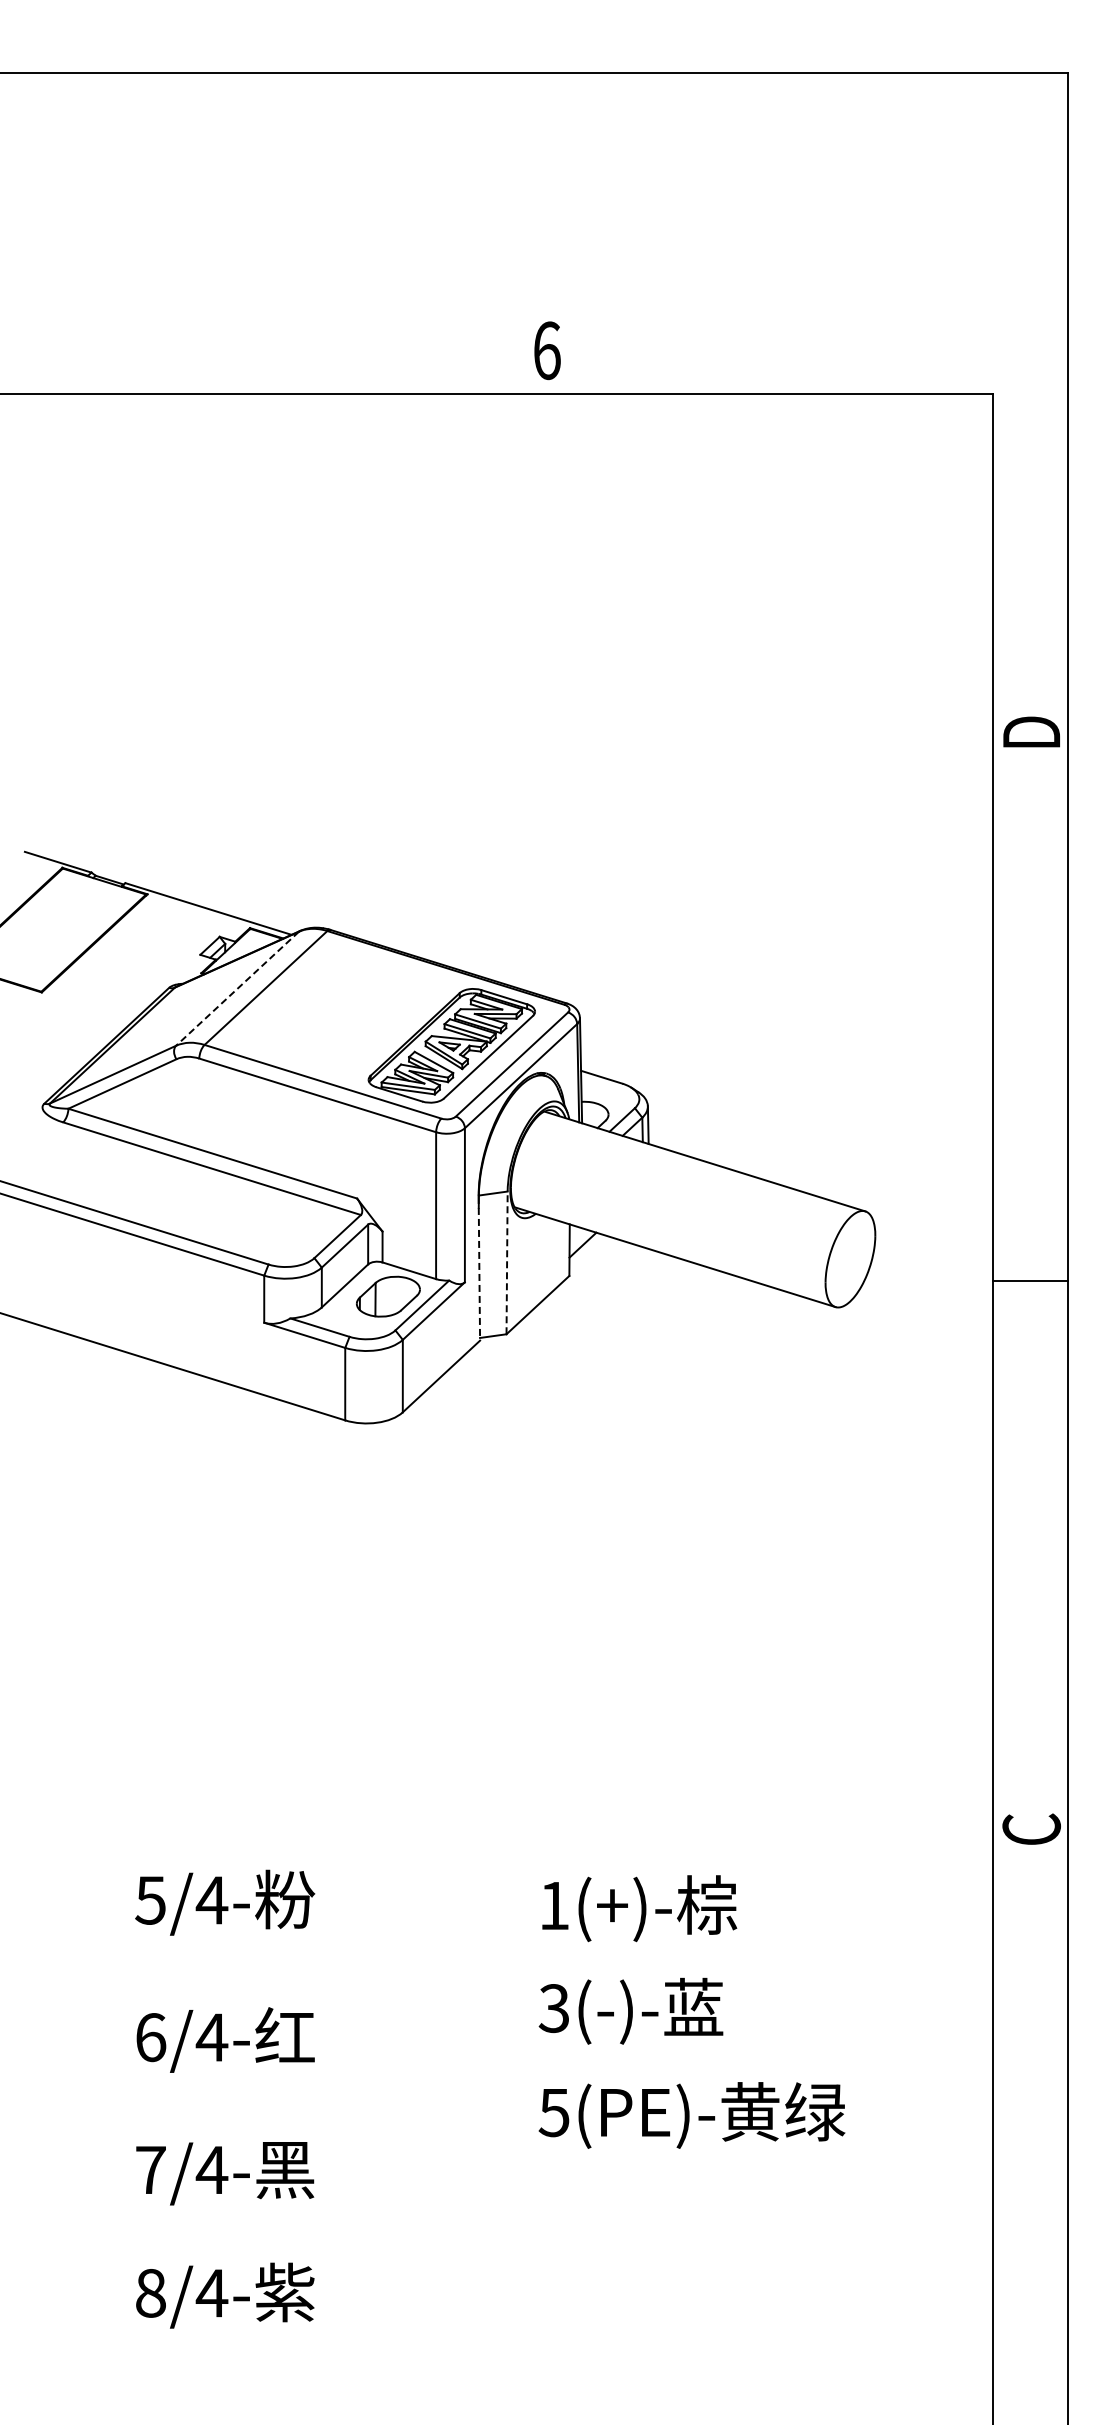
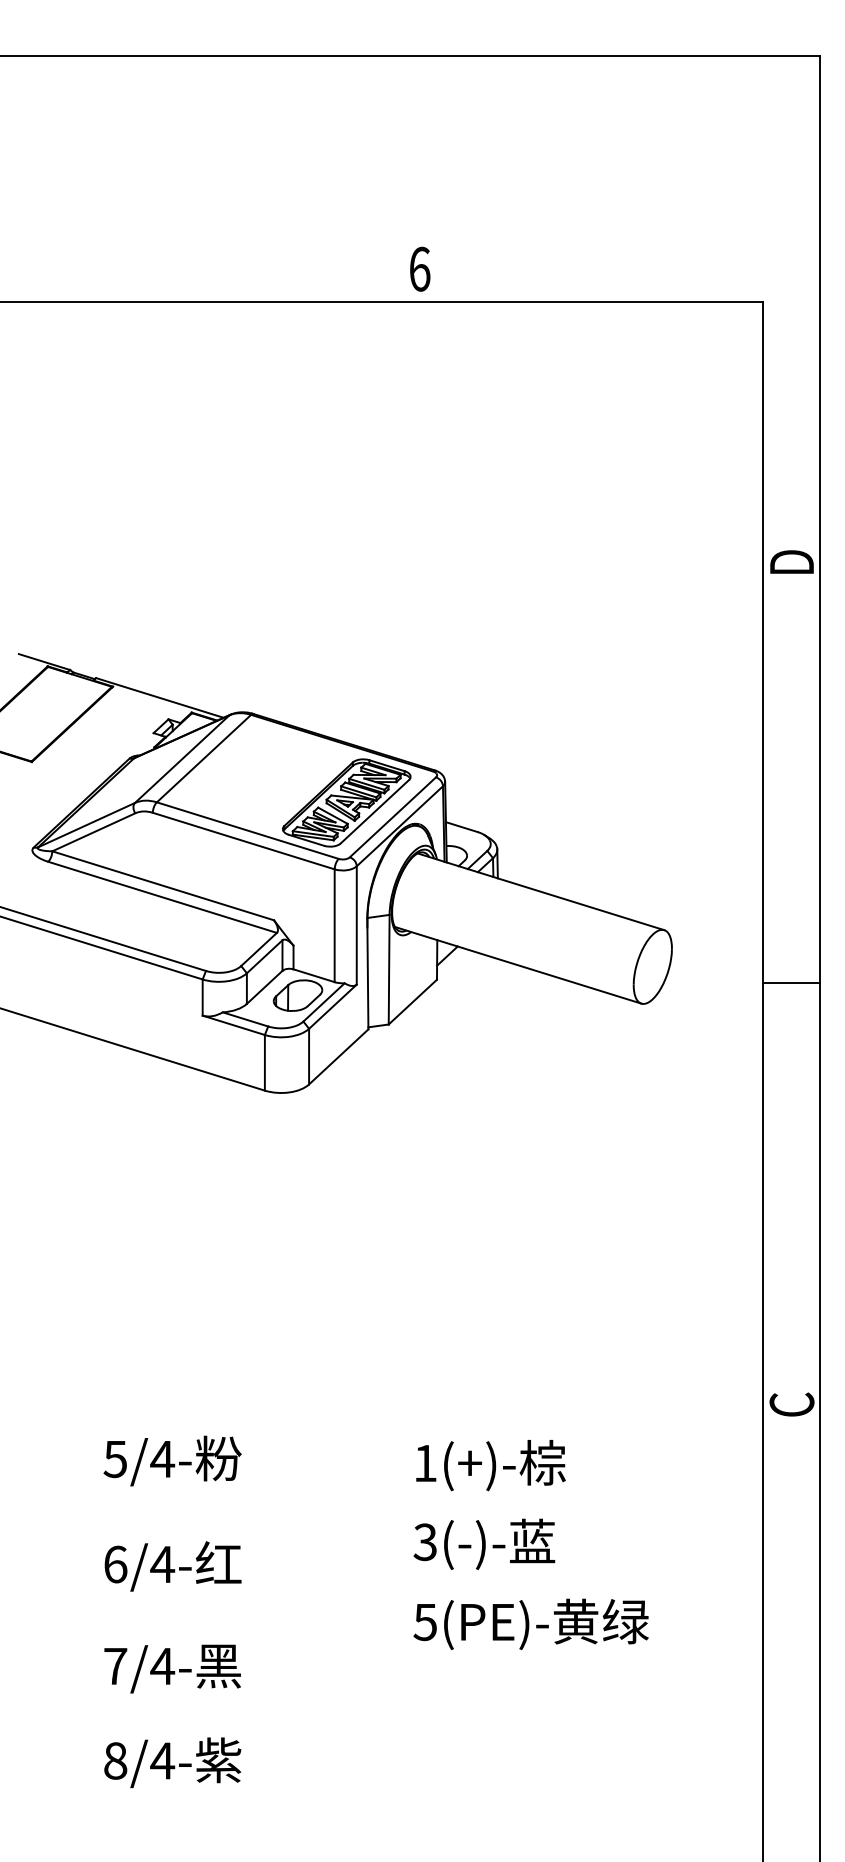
line: (237, 988) -> (182, 758), dashed -> solid
line: (507, 1262) -> (389, 969), dashed -> solid
line: (479, 1268) -> (367, 974), dashed -> solid

